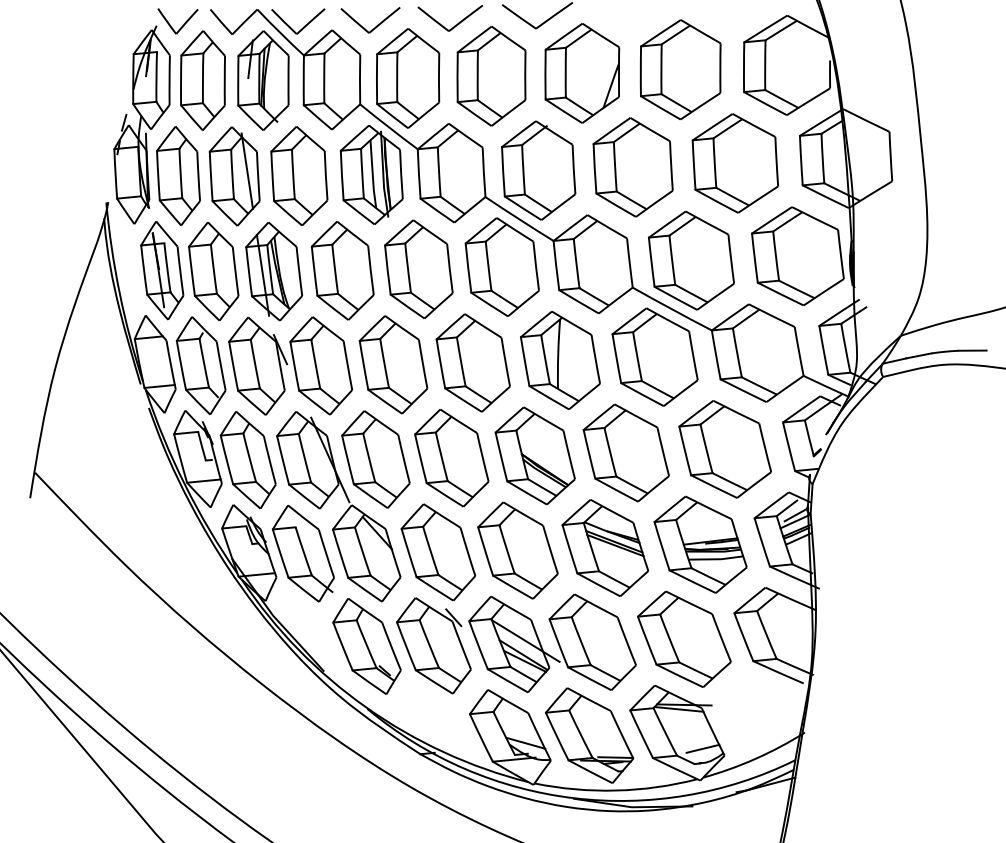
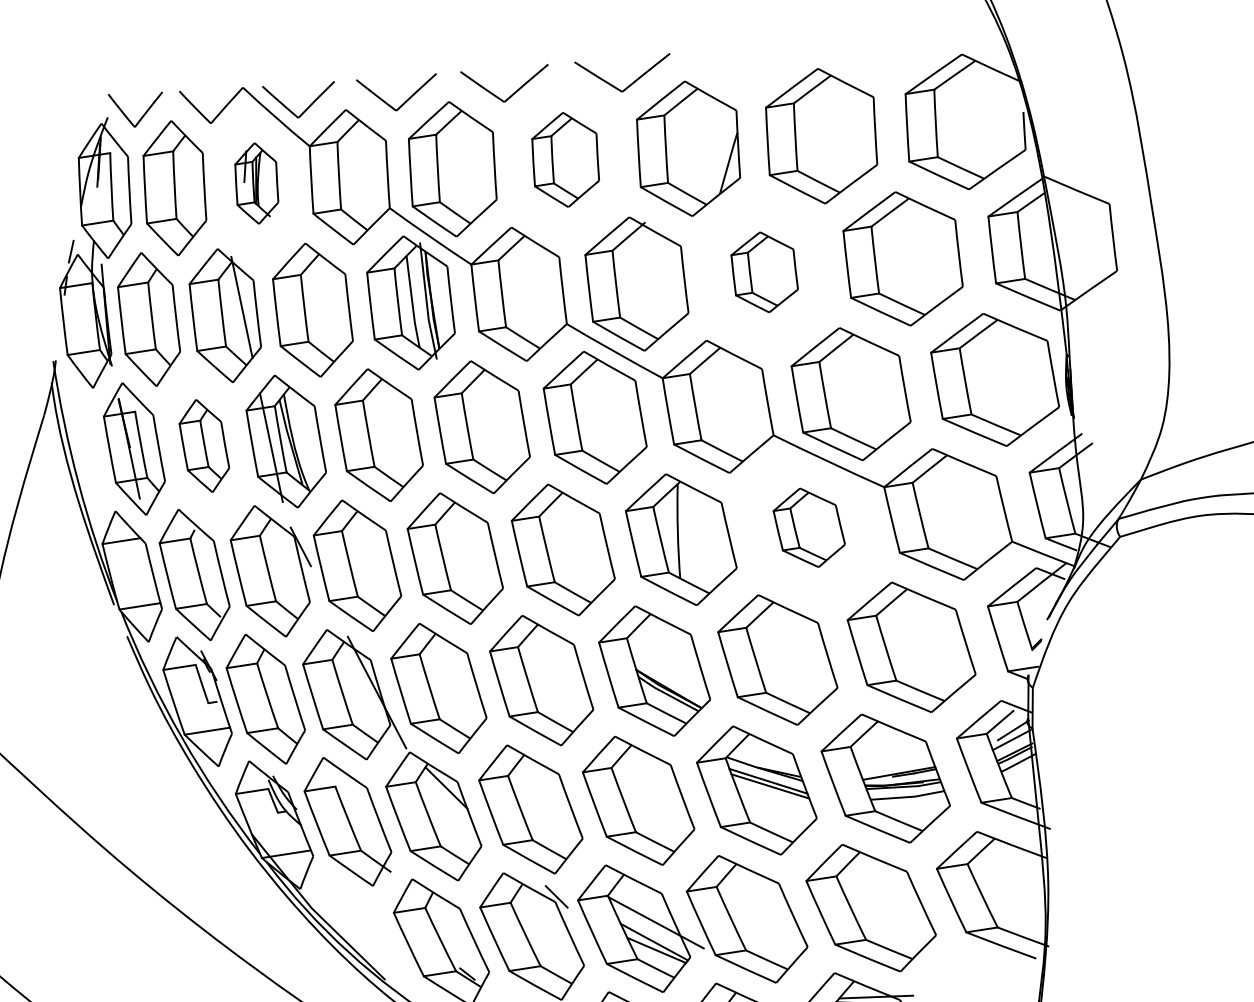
part: (491, 76) -> (565, 160), size x0.7
part: (263, 80) -> (256, 183), size x0.6
part: (632, 167) -> (763, 272), size x0.6
part: (213, 270) -> (203, 444), size x0.7
part: (654, 356) -> (808, 527), size x0.6

